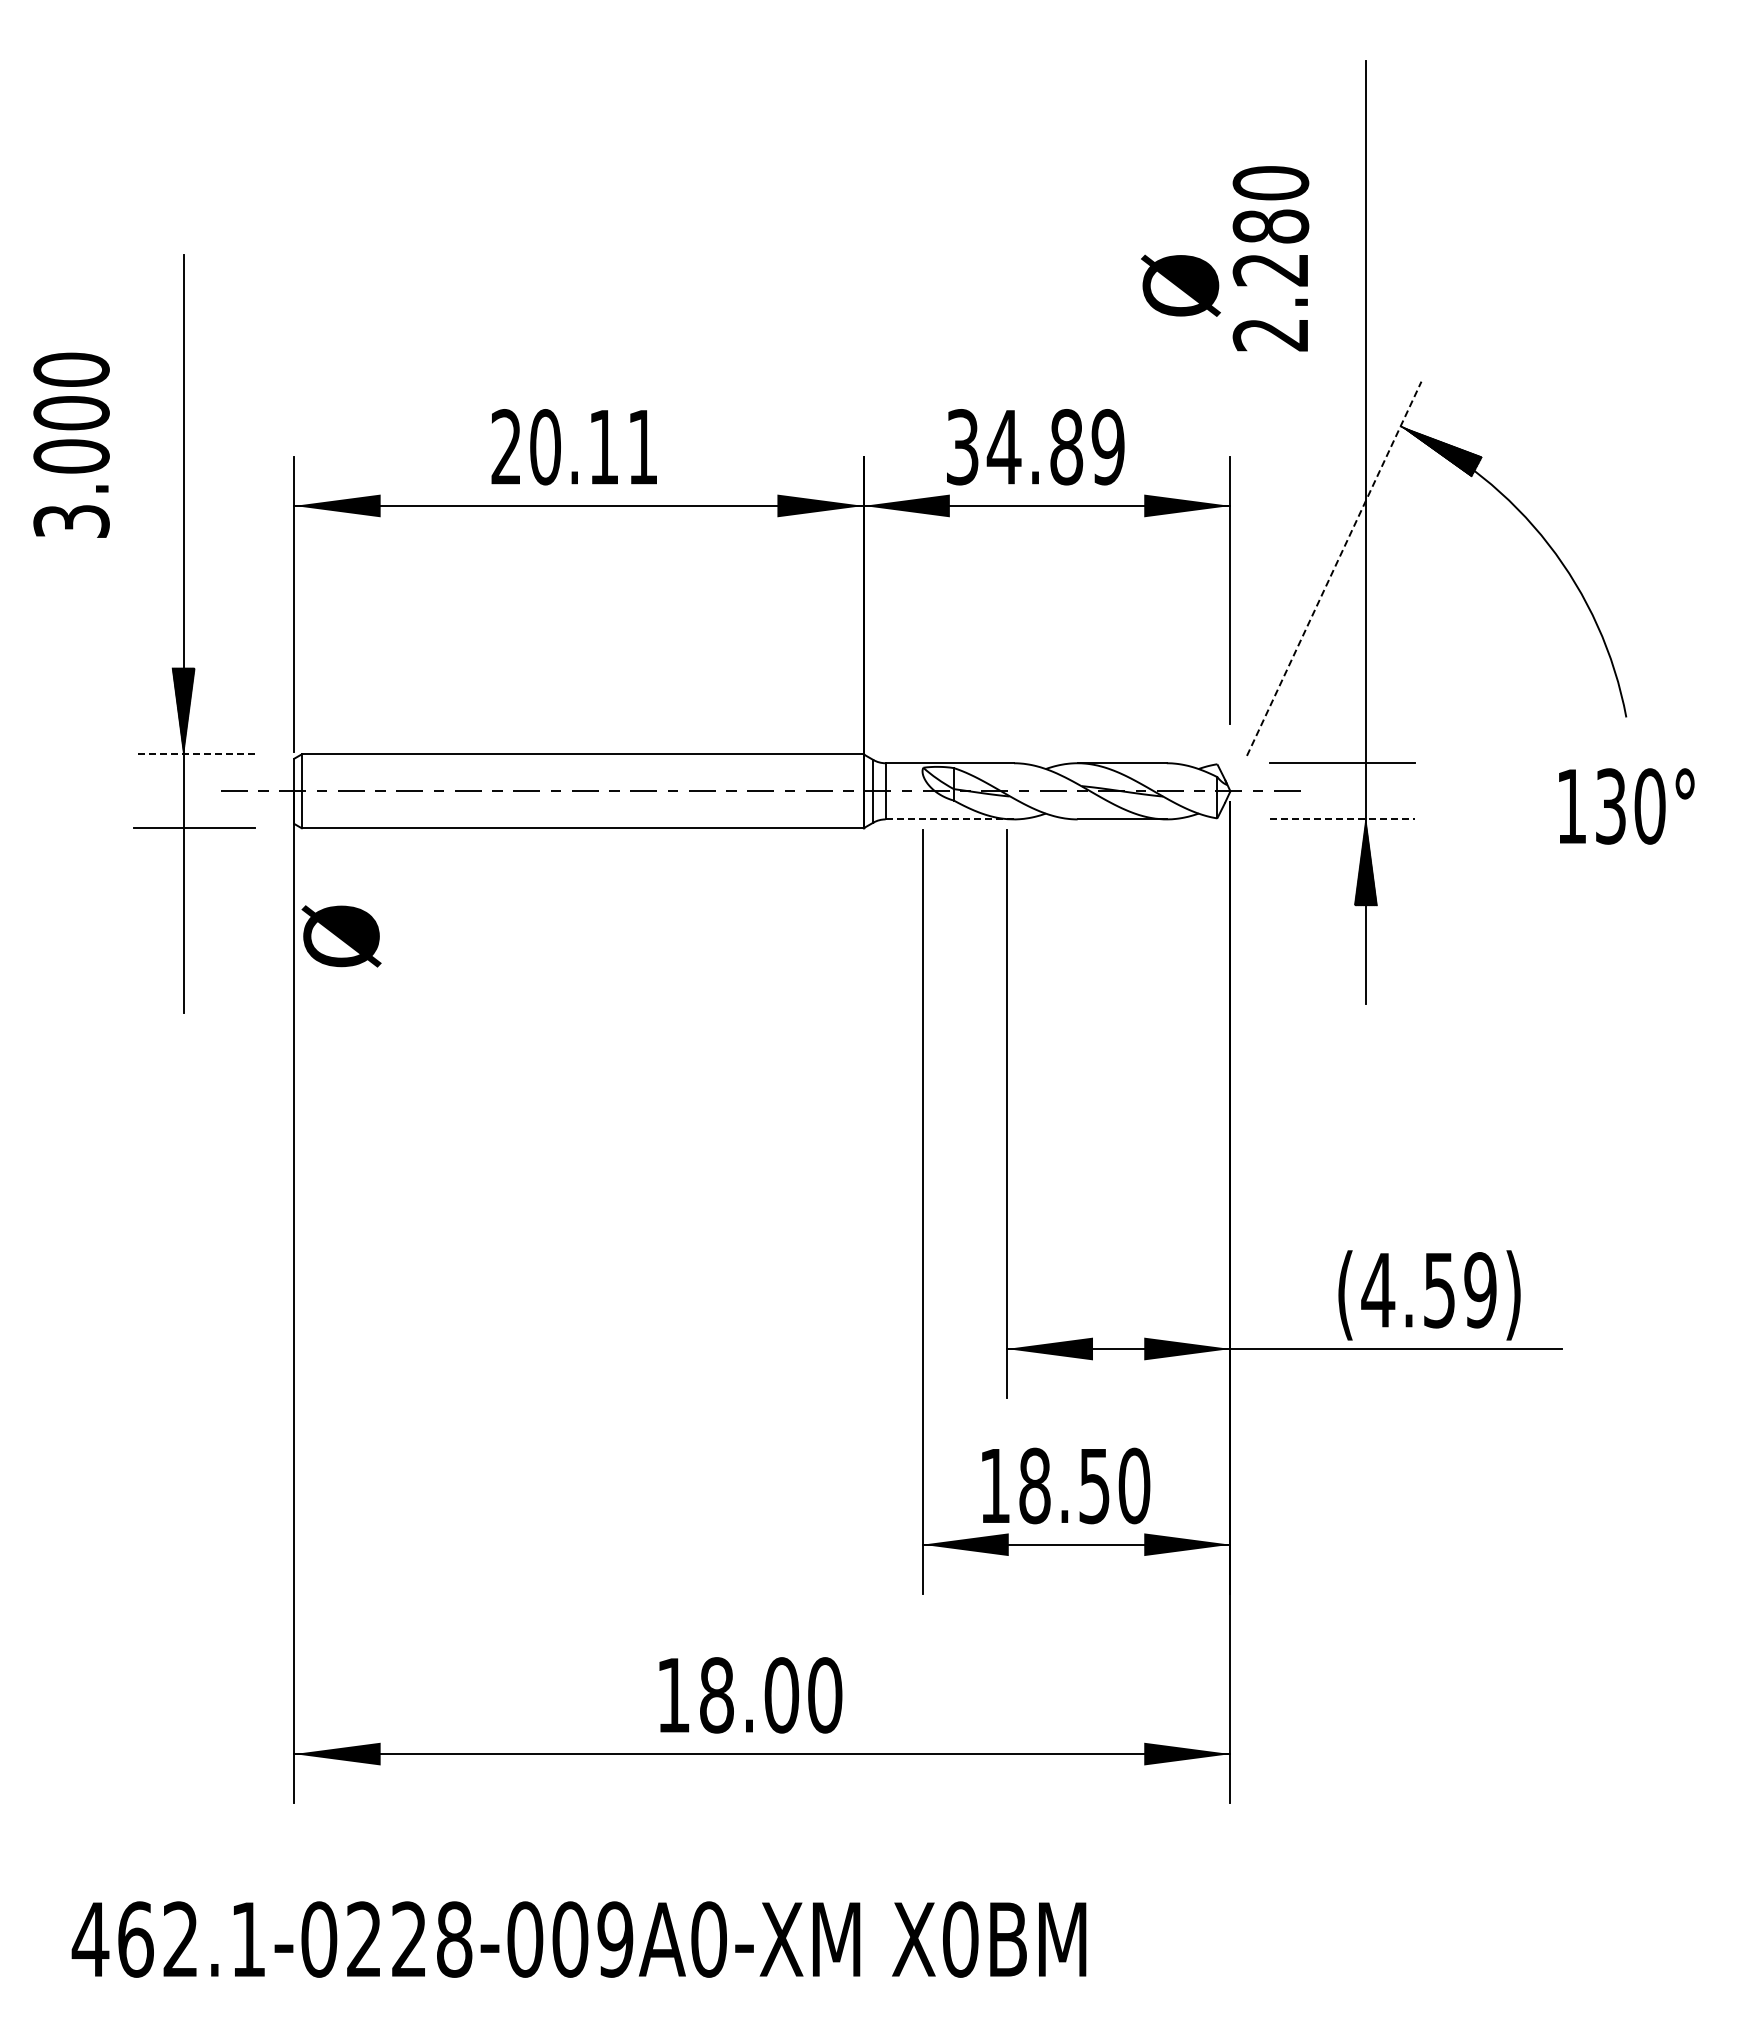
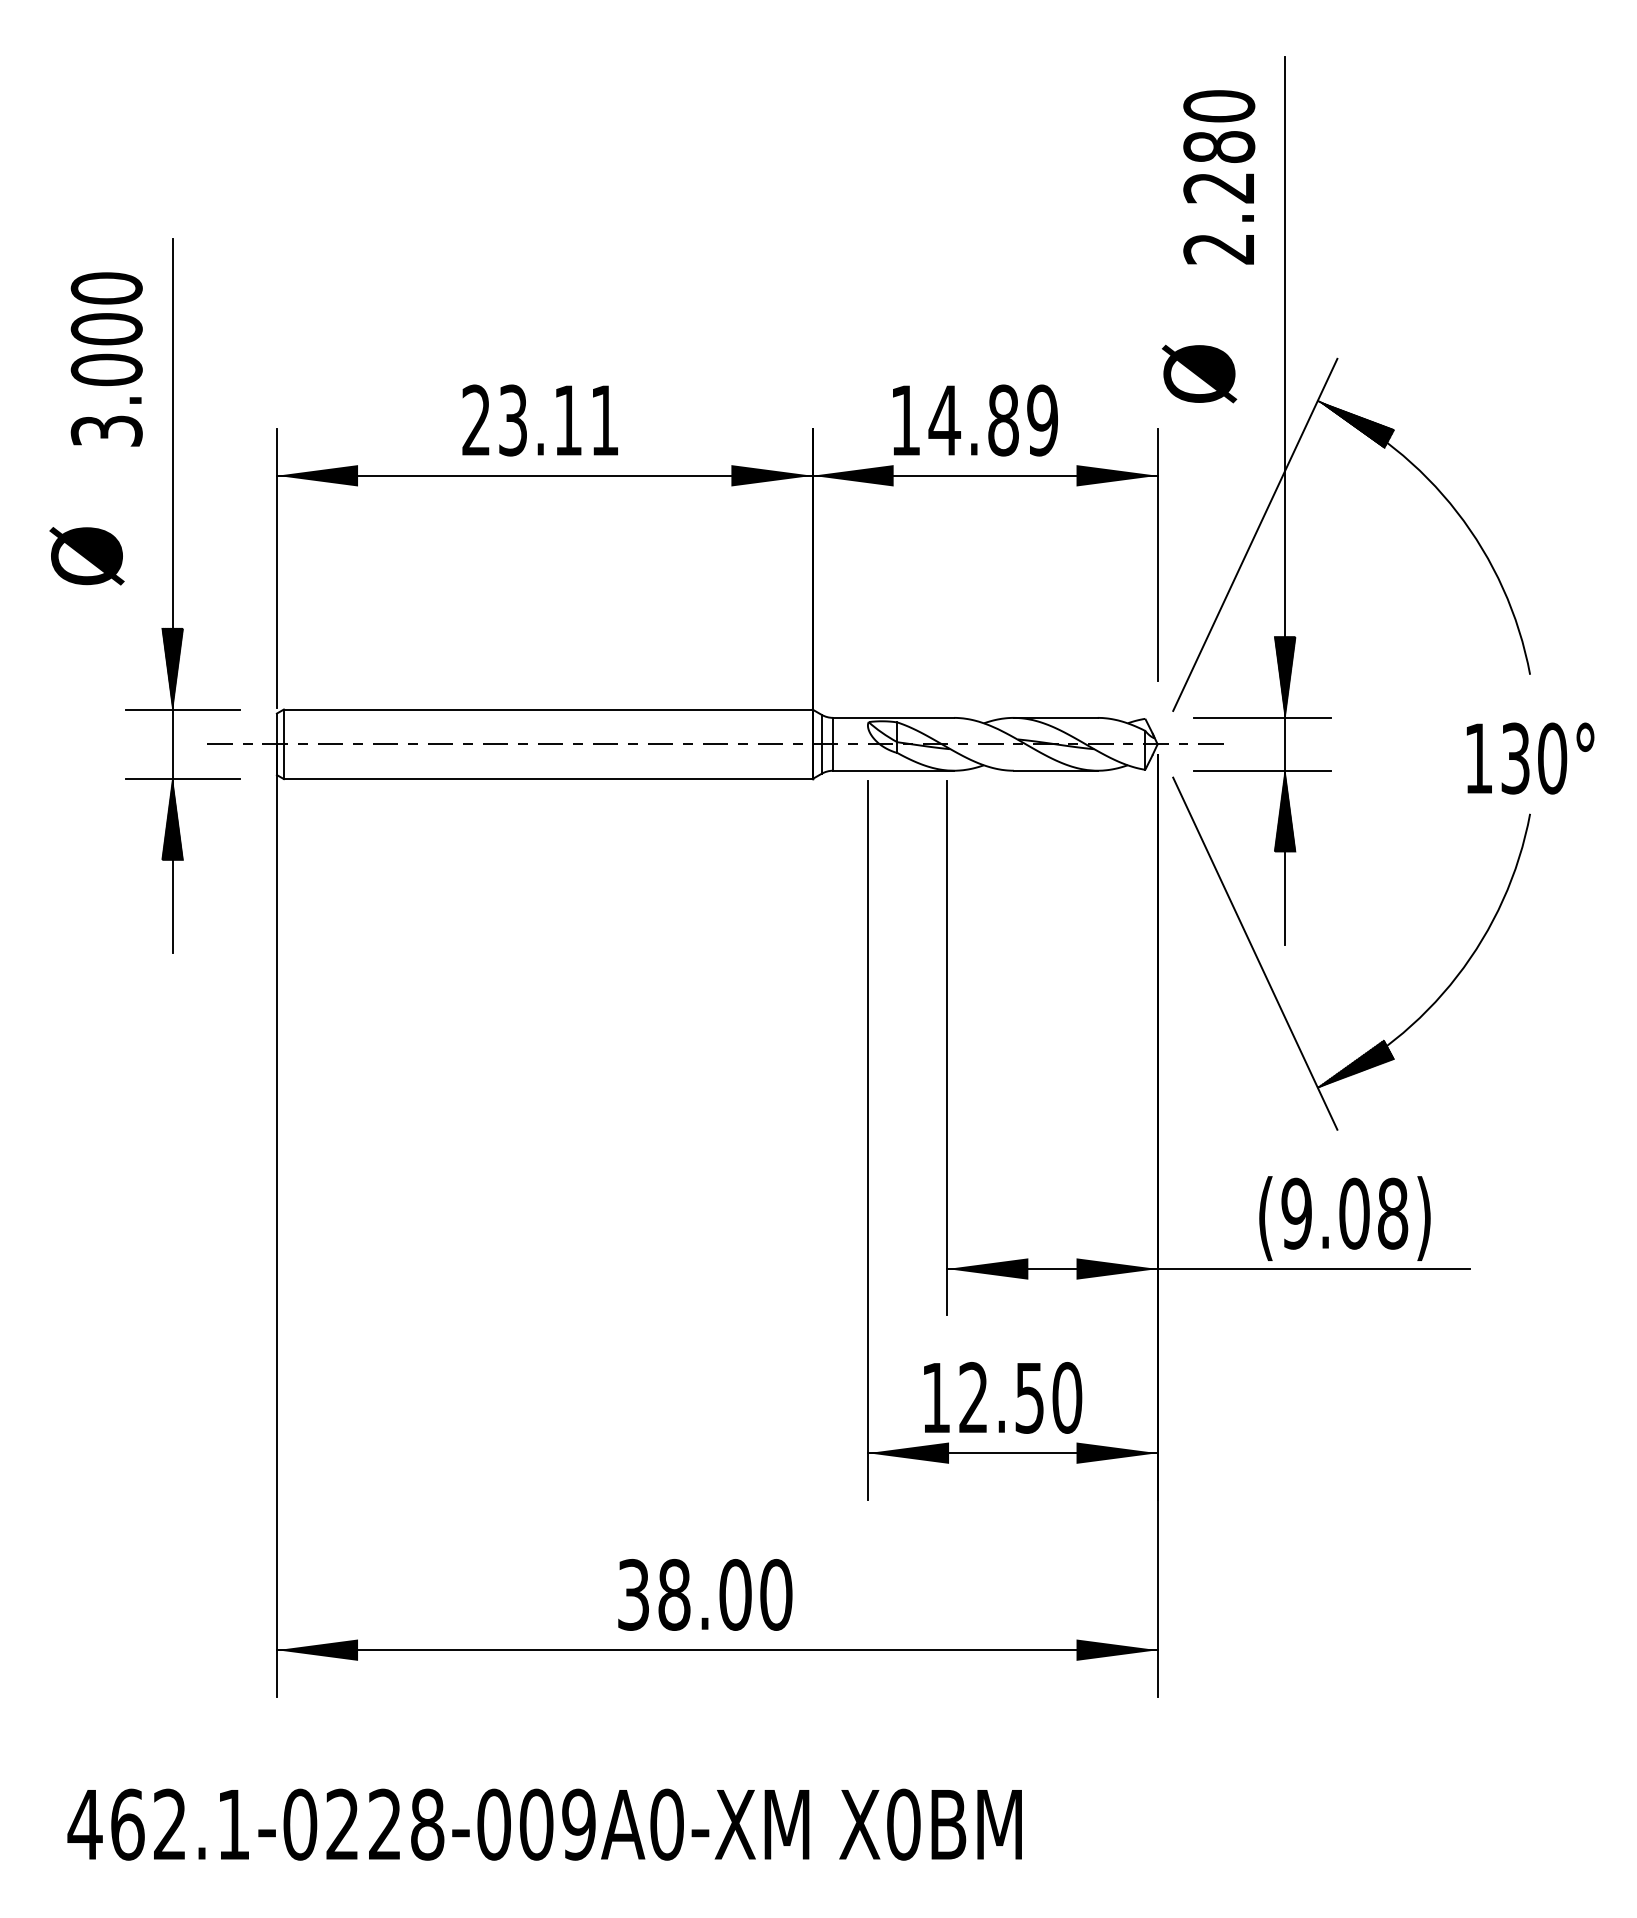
text: (1270, 258) -> (1218, 177), moved
text: (1180, 285) -> (1199, 373), moved
text: (71, 444) -> (106, 358), moved
text: (545, 447) -> (513, 420), 20.11 -> 23.11
text: (962, 447) -> (905, 420), 34.89 -> 14.89
line: (1334, 568) -> (1255, 534), dashed -> solid
hatch: (1365, 719) -> (1284, 676), added
line: (194, 754) -> (182, 709), dashed -> solid
line: (950, 819) -> (894, 770), dashed -> solid
line: (1342, 819) -> (1263, 770), dashed -> solid
hatch: (183, 871) -> (172, 819), added
text: (341, 936) -> (86, 556), moved
part: (1354, 1054) -> (1274, 991), added
text: (1428, 1290) -> (1343, 1213), (4.59) -> (9.08)
text: (1034, 1485) -> (973, 1397), 18.50 -> 12.50
text: (673, 1695) -> (633, 1595), 18.00 -> 38.00

